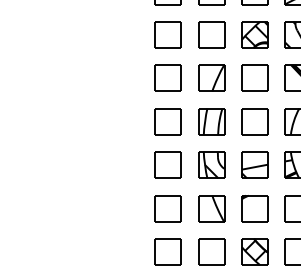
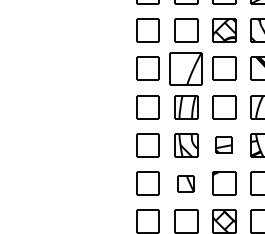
part: (211, 77) -> (186, 68), size x1.4
part: (255, 165) -> (224, 145), size x0.7
part: (211, 208) -> (186, 183), size x0.7

